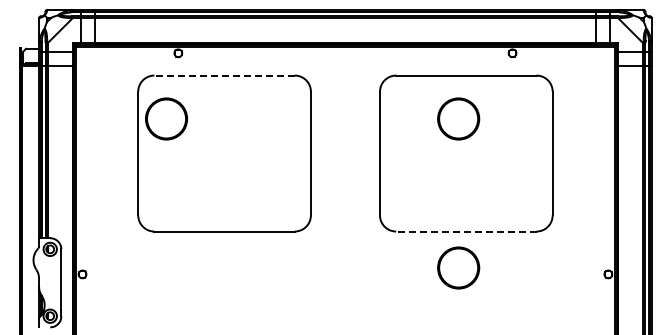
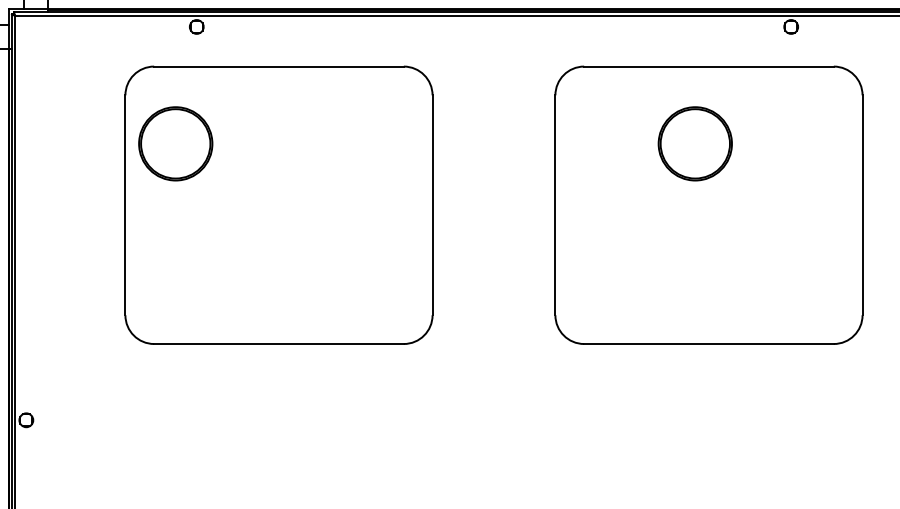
line: (224, 75) -> (278, 66), dashed -> solid
line: (465, 231) -> (707, 343), dashed -> solid
circle: (458, 267) -> (695, 407), removed

